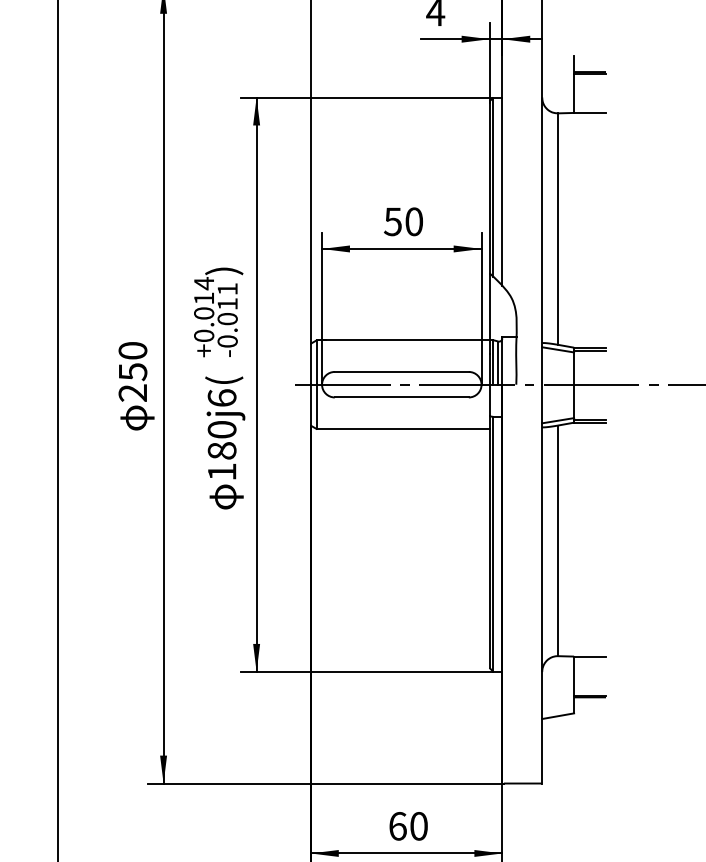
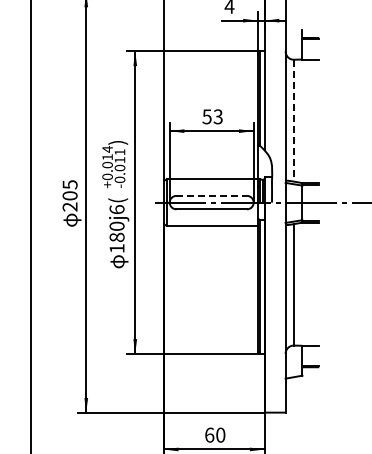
text: (412, 221) -> (217, 116), 50 -> 53
line: (559, 228) -> (294, 120), solid -> dashed
text: (131, 361) -> (69, 190), 250 -> 205
line: (403, 371) -> (212, 195), solid -> dashed

